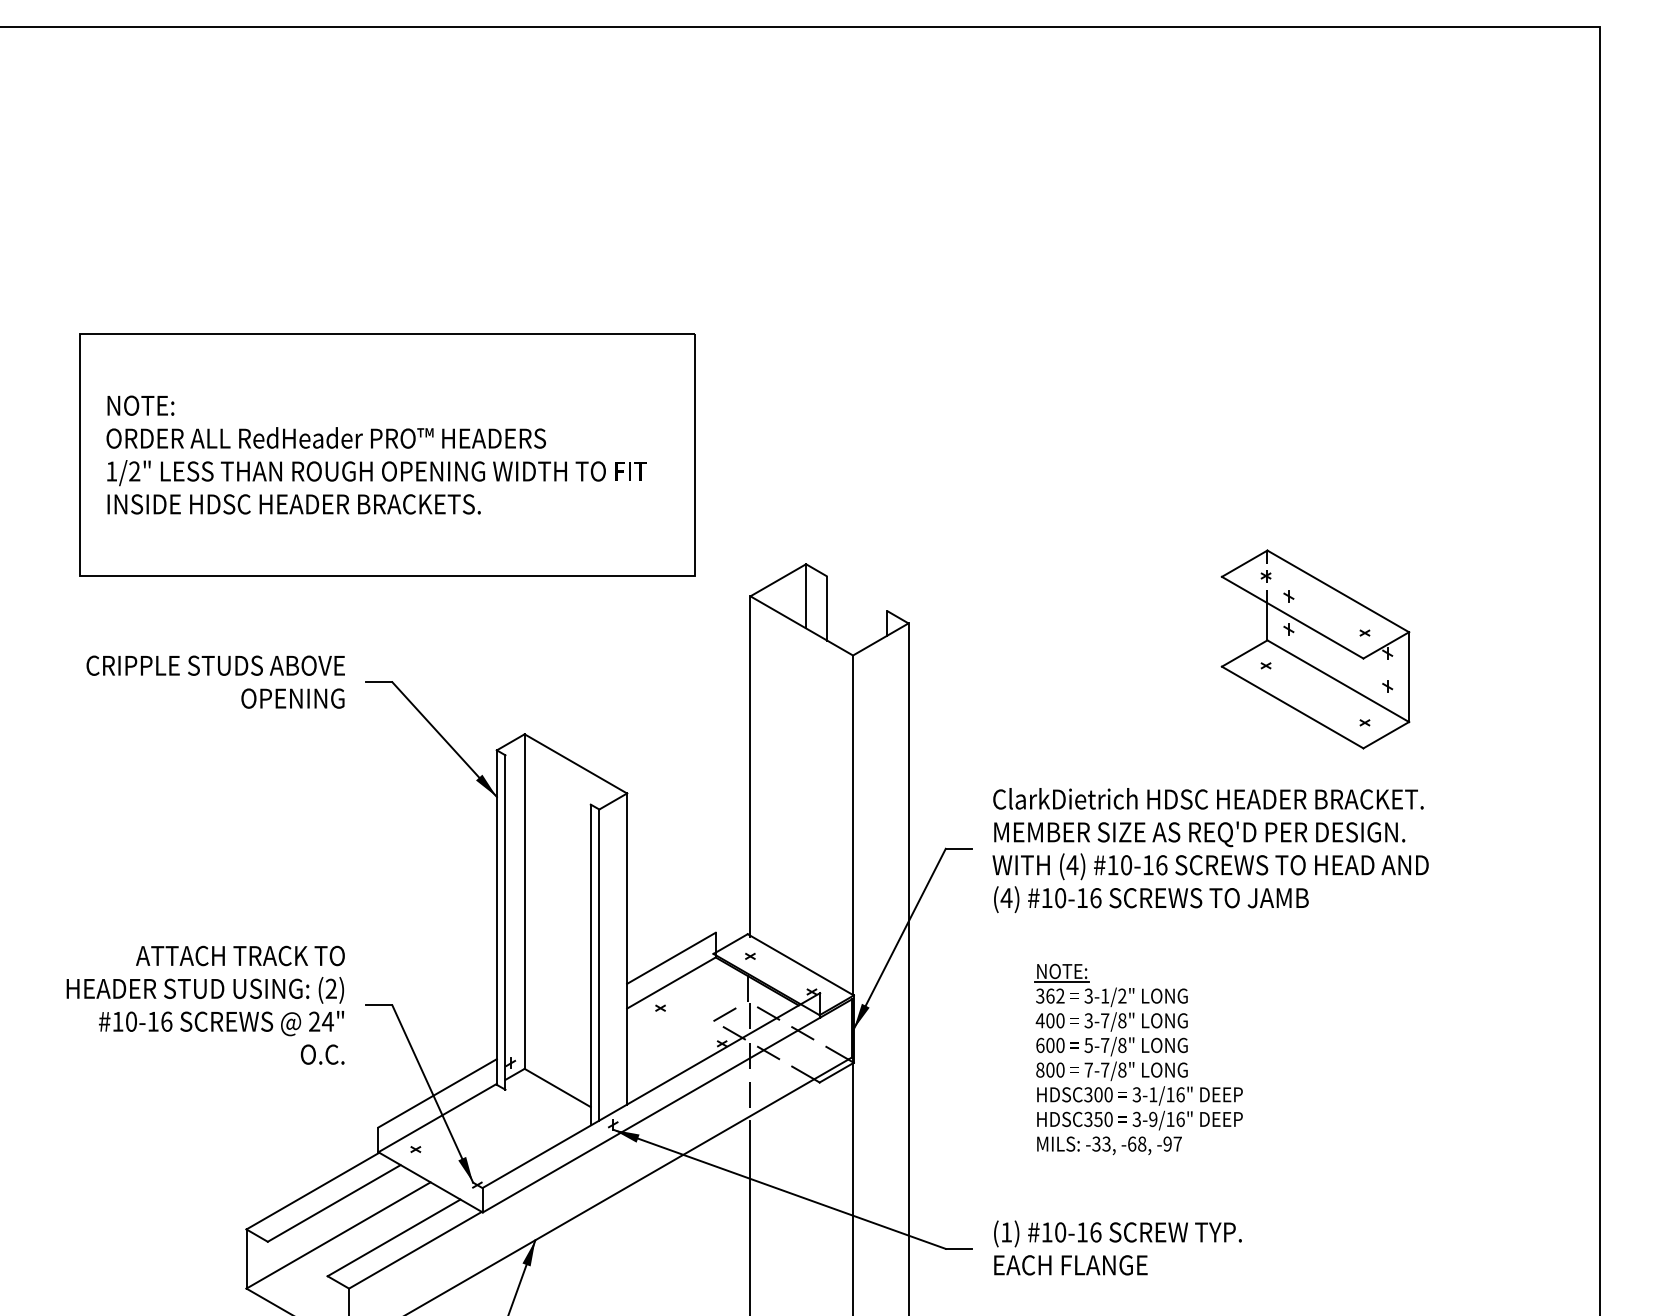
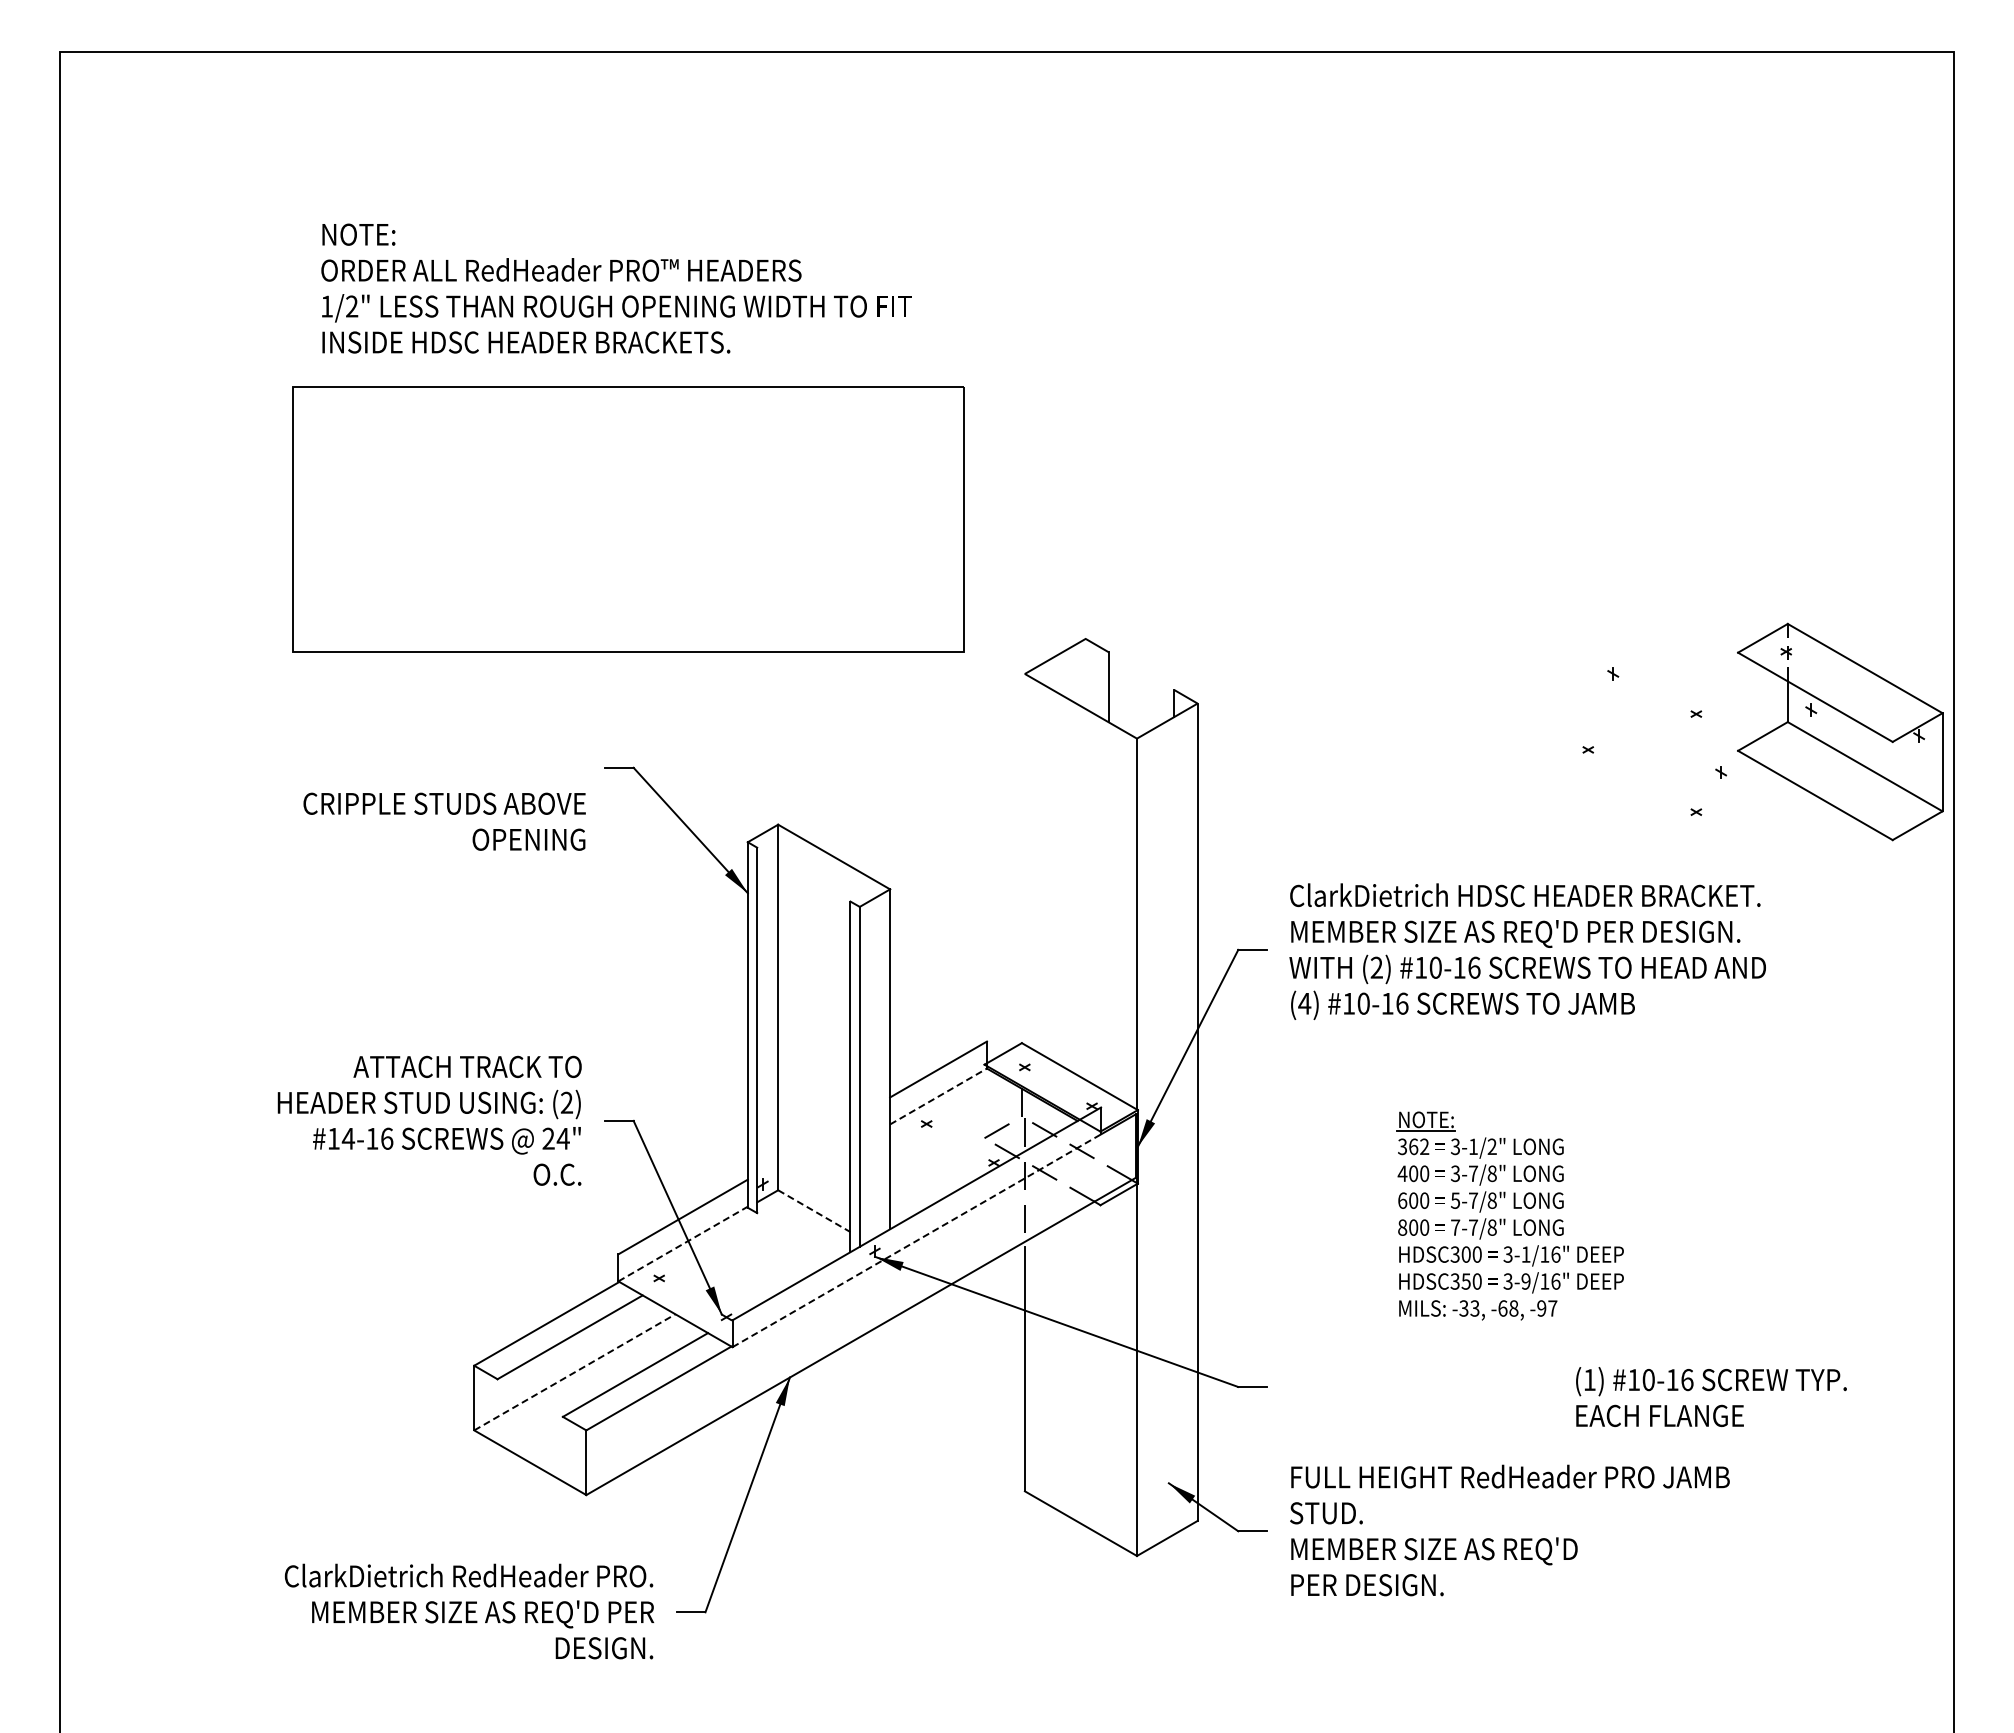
text: (376, 454) -> (616, 288), moved
line: (805, 595) -> (1085, 673), removed
part: (1315, 648) -> (1840, 731), moved
text: (215, 681) -> (444, 821), moved
line: (750, 766) -> (1024, 859), removed
text: (1072, 864) -> (1376, 967), (4) -> (2)
line: (671, 983) -> (938, 1096), solid -> dashed
text: (131, 1021) -> (348, 1138), #10-16 -> #14-16
part: (1138, 1058) -> (1509, 1215), moved
line: (557, 1088) -> (814, 1211), solid -> dashed
line: (651, 1114) -> (916, 1240), solid -> dashed
line: (438, 1118) -> (683, 1244), solid -> dashed
line: (339, 1235) -> (575, 1372), solid -> dashed
text: (1118, 1247) -> (1711, 1396), moved

